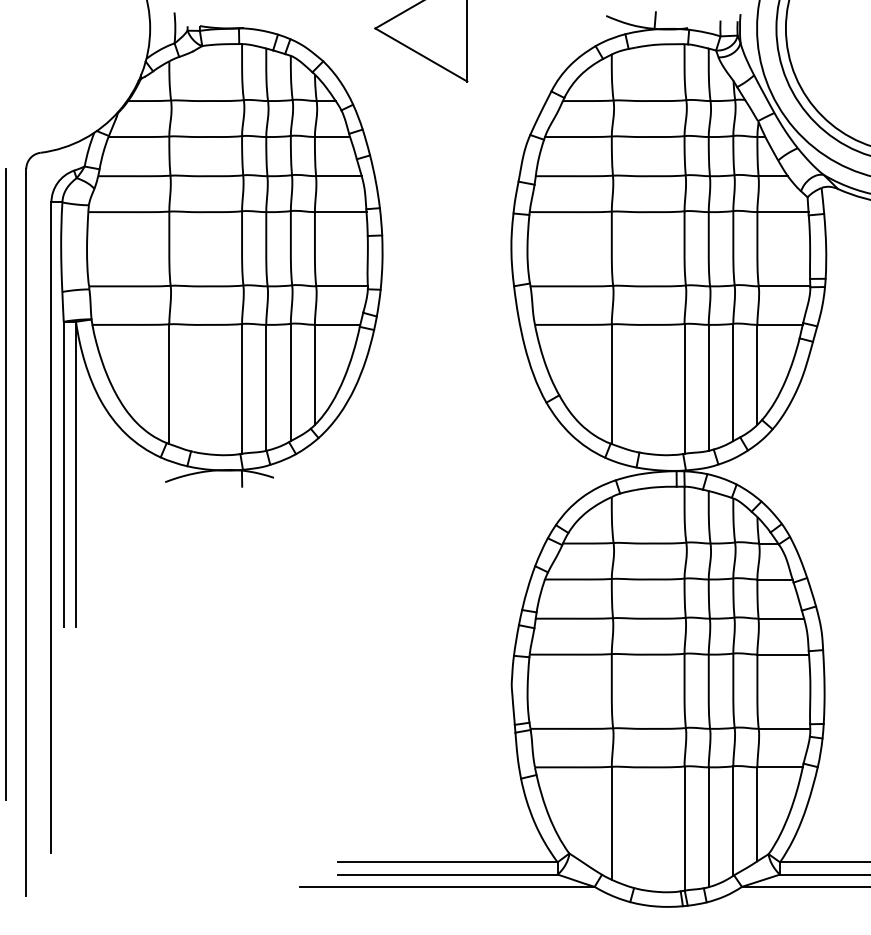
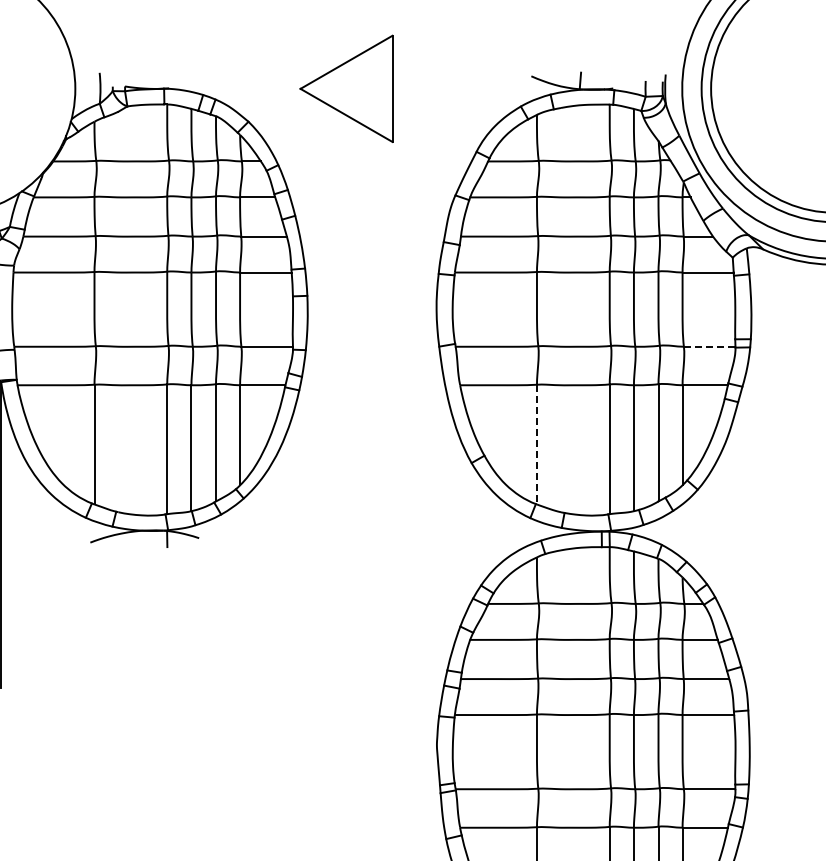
line: (784, 286) -> (709, 346), solid -> dashed
line: (611, 384) -> (536, 444), solid -> dashed

